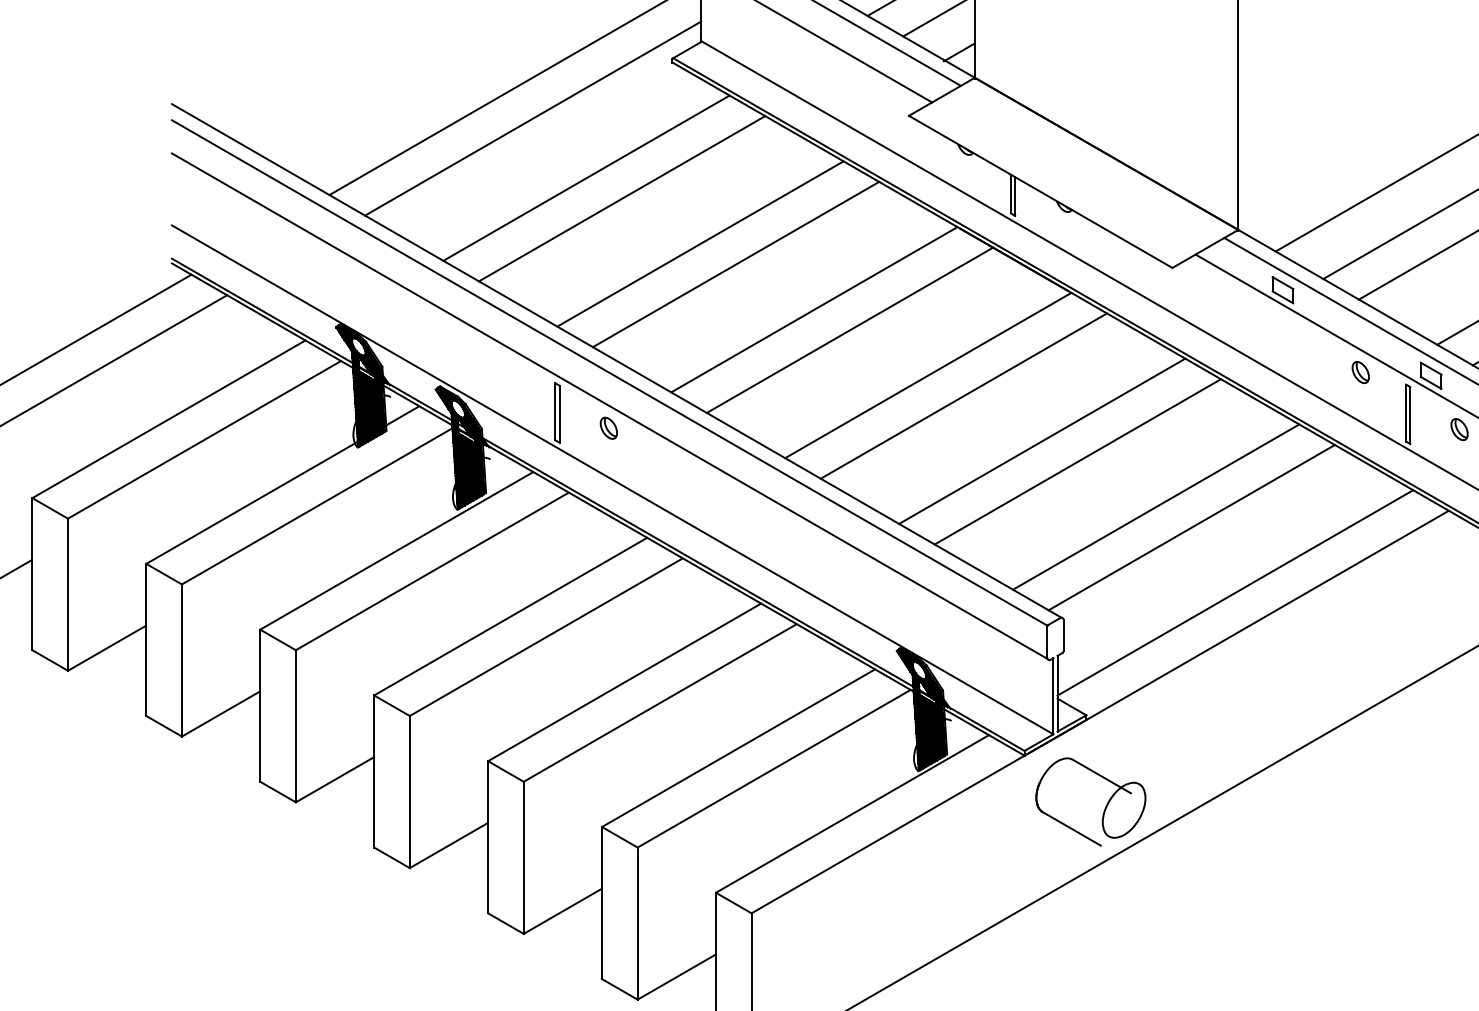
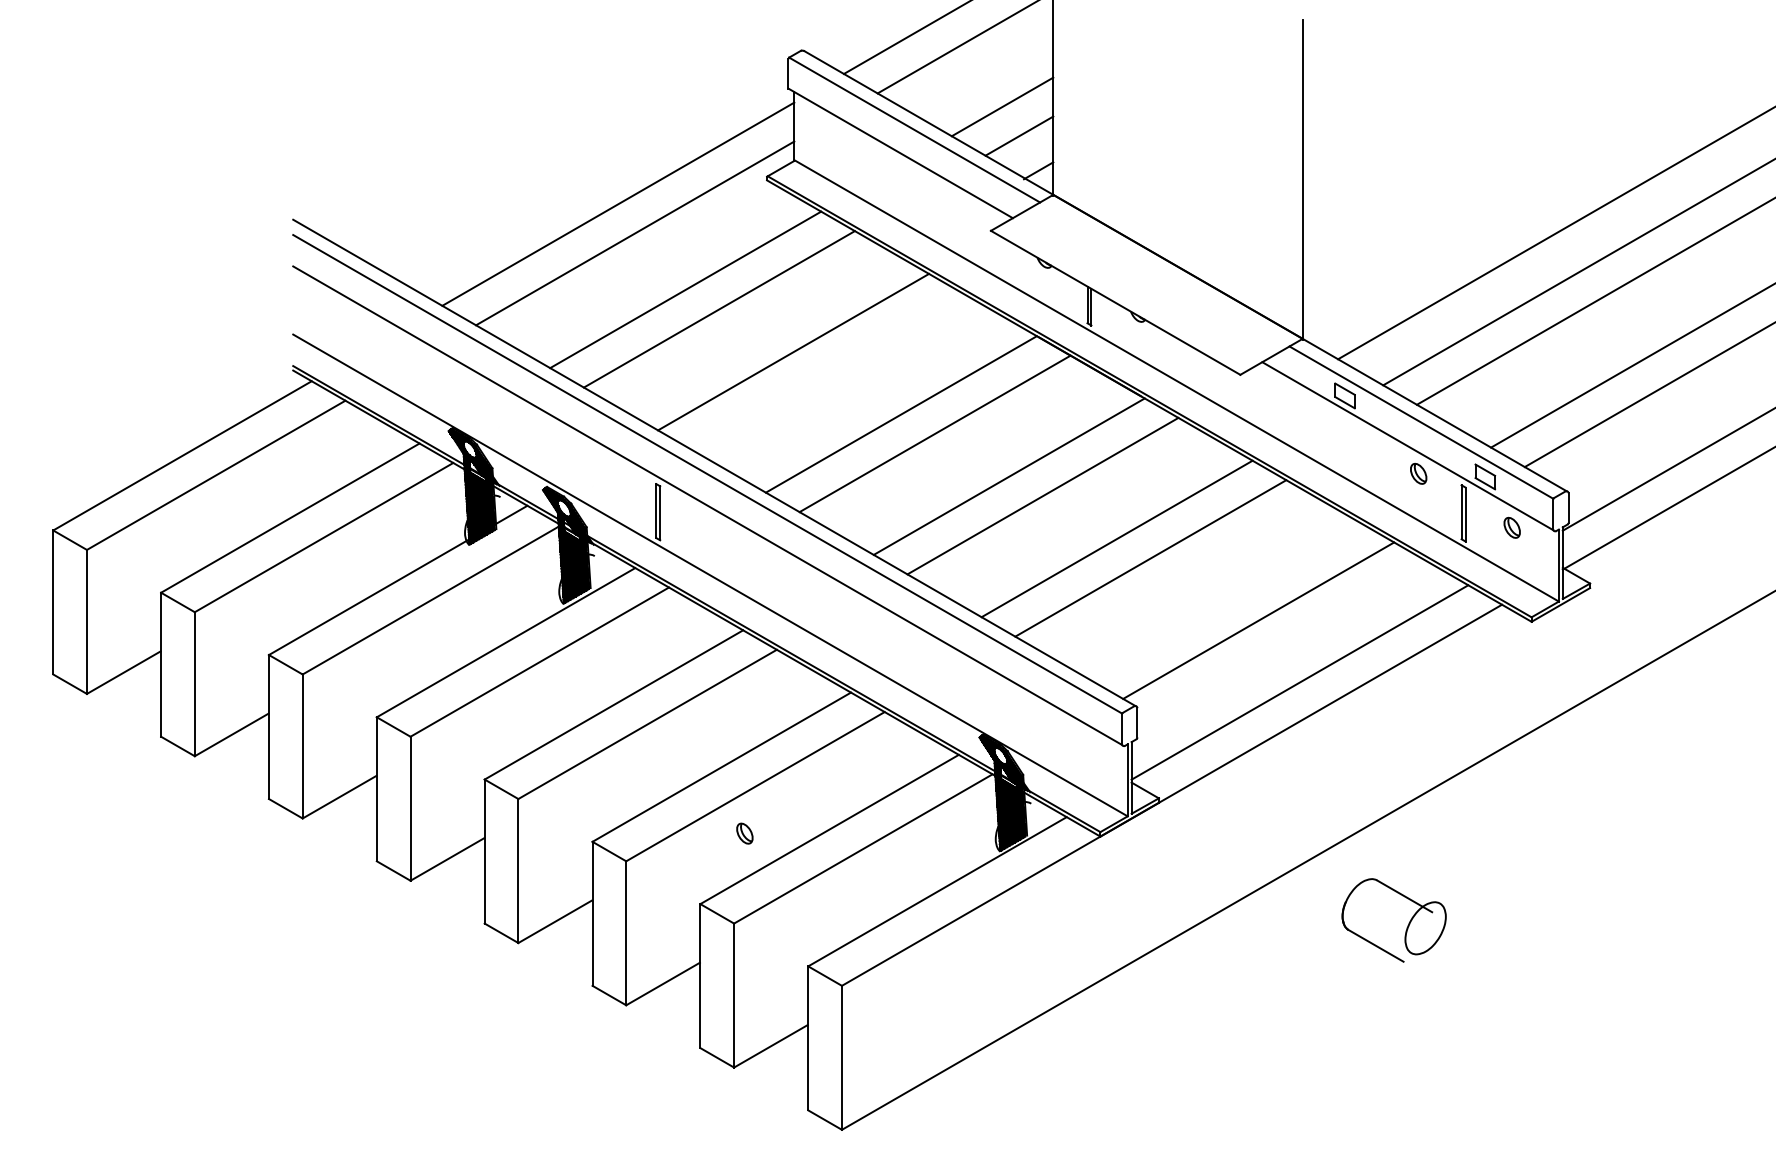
line: (735, 264) -> (826, 371), removed
part: (608, 428) -> (744, 833), moved
line: (1155, 507) -> (1224, 601), removed
part: (1103, 809) -> (1406, 927), moved

